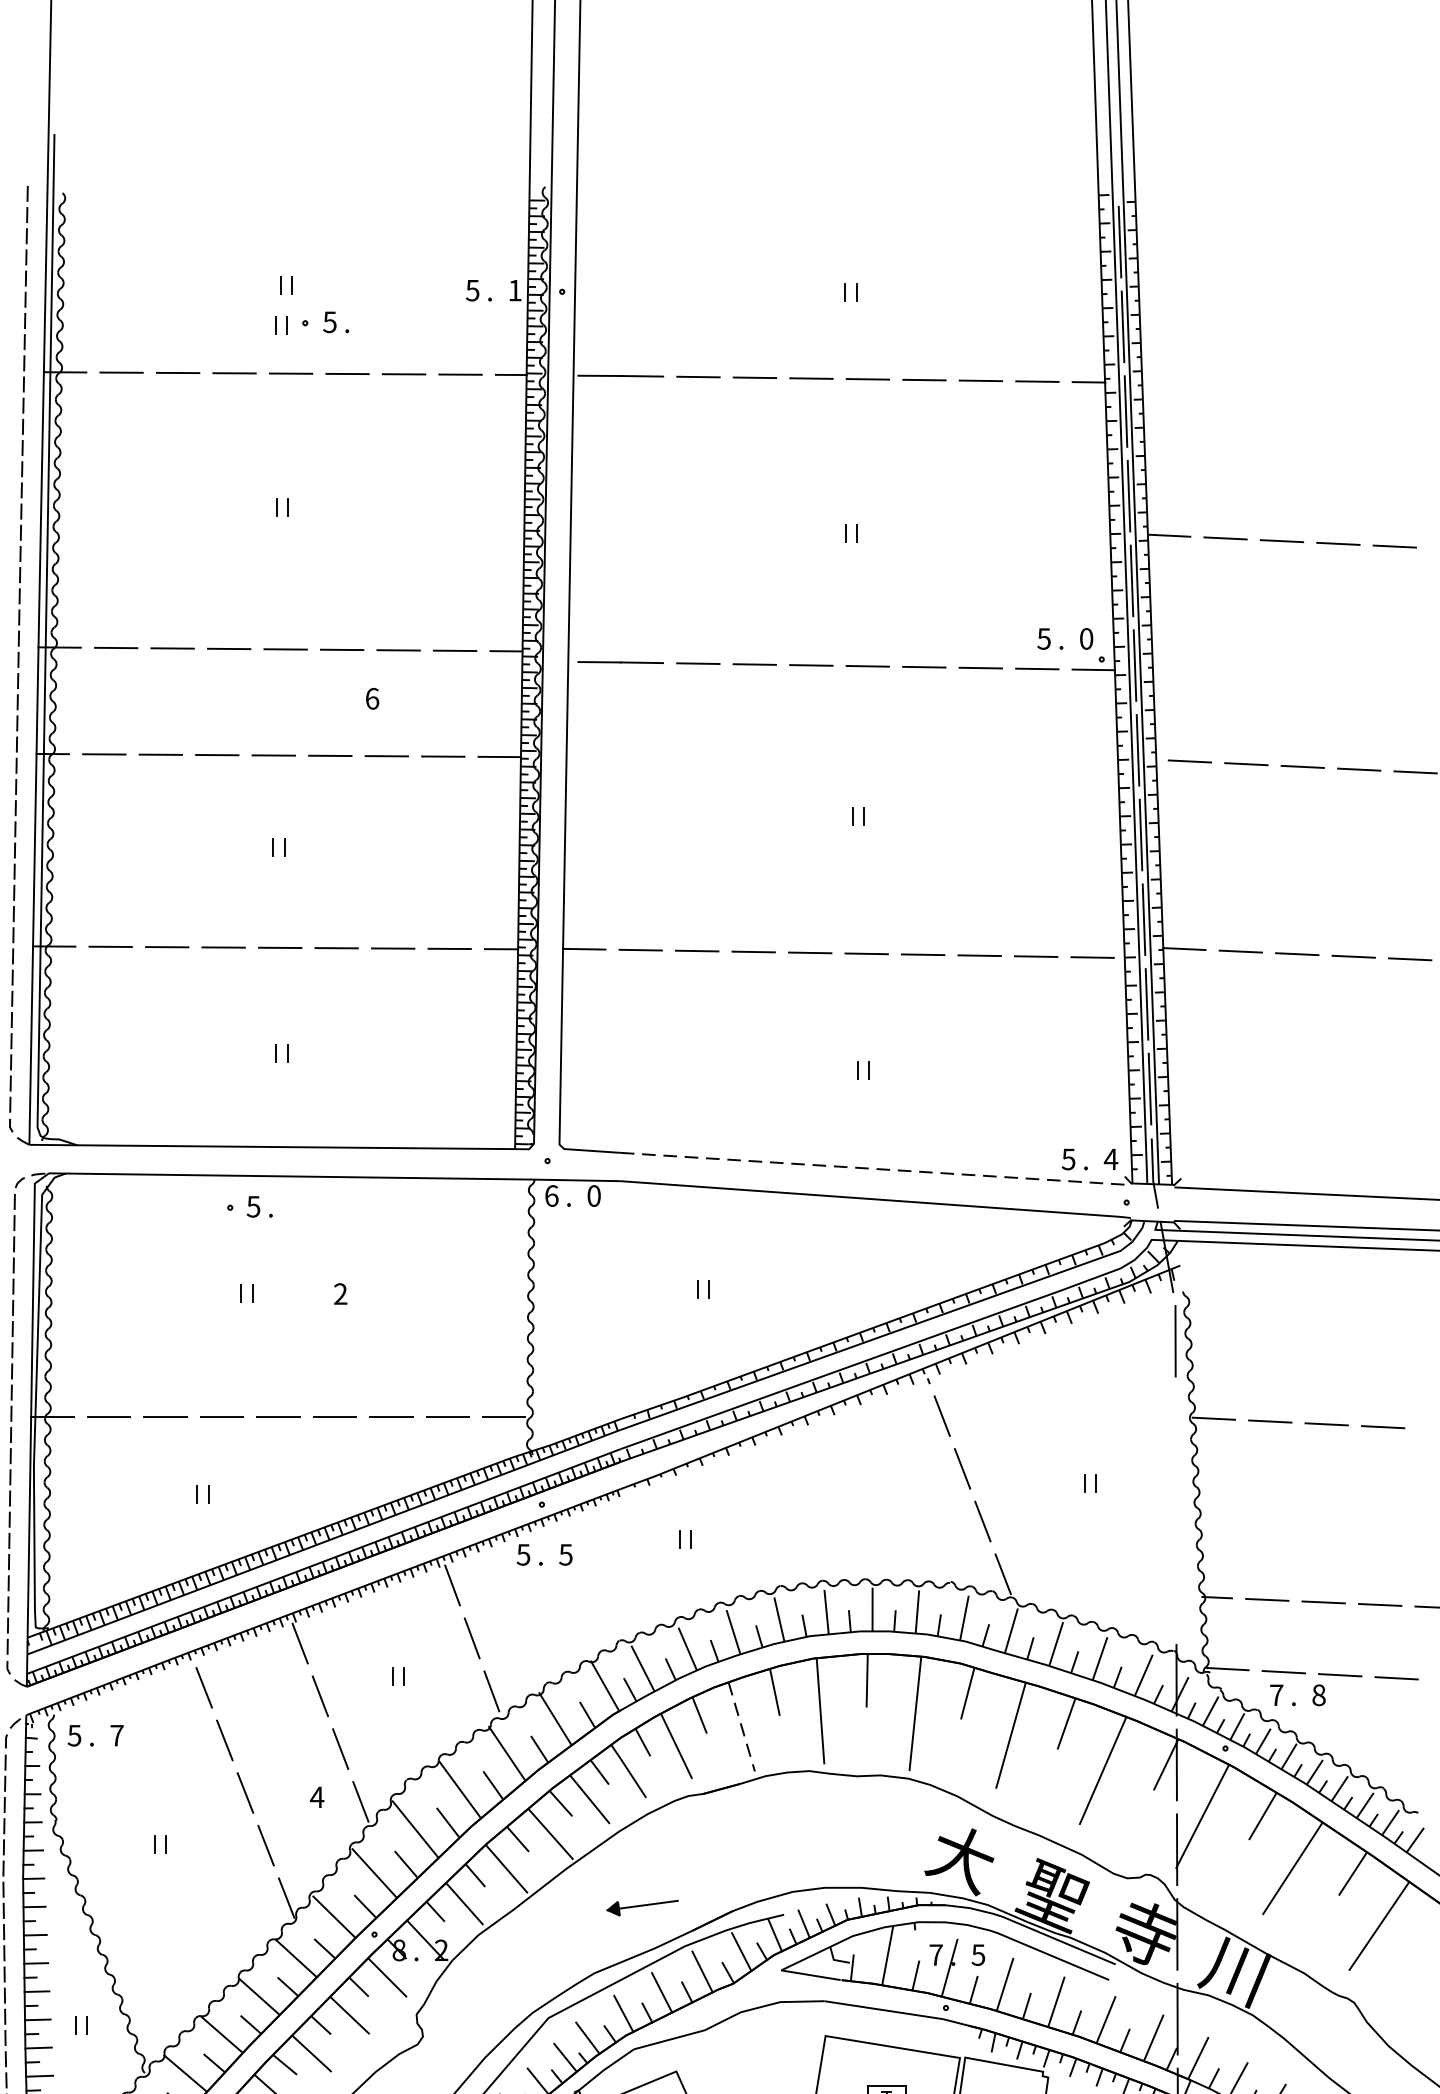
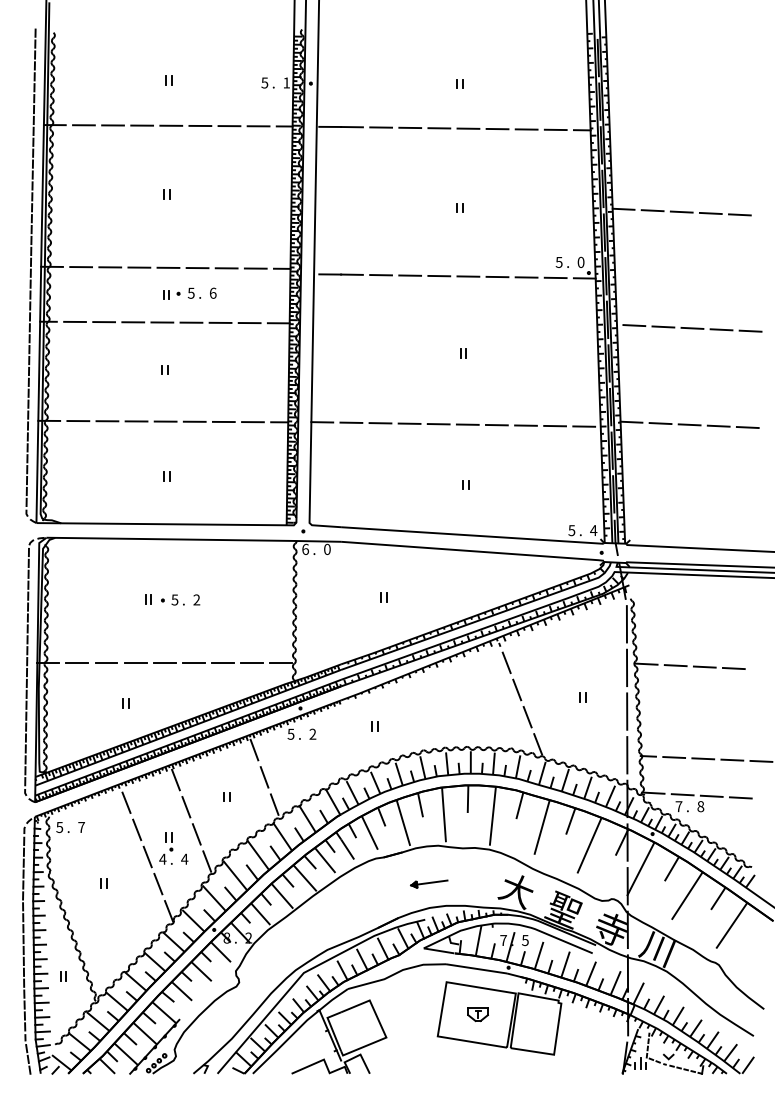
part: (310, 322) -> (181, 293), moved
line: (875, 1168) -> (472, 535), dashed -> solid
part: (248, 1205) -> (172, 599), moved
line: (1176, 1425) -> (627, 667), added
line: (1176, 1510) -> (627, 711), added
text: (565, 1553) -> (312, 733), 5 -> 2
line: (1176, 1595) -> (627, 755), added
line: (741, 1726) -> (403, 822), dashed -> solid
part: (281, 1776) -> (166, 848), added
part: (642, 1906) -> (429, 883), moved

